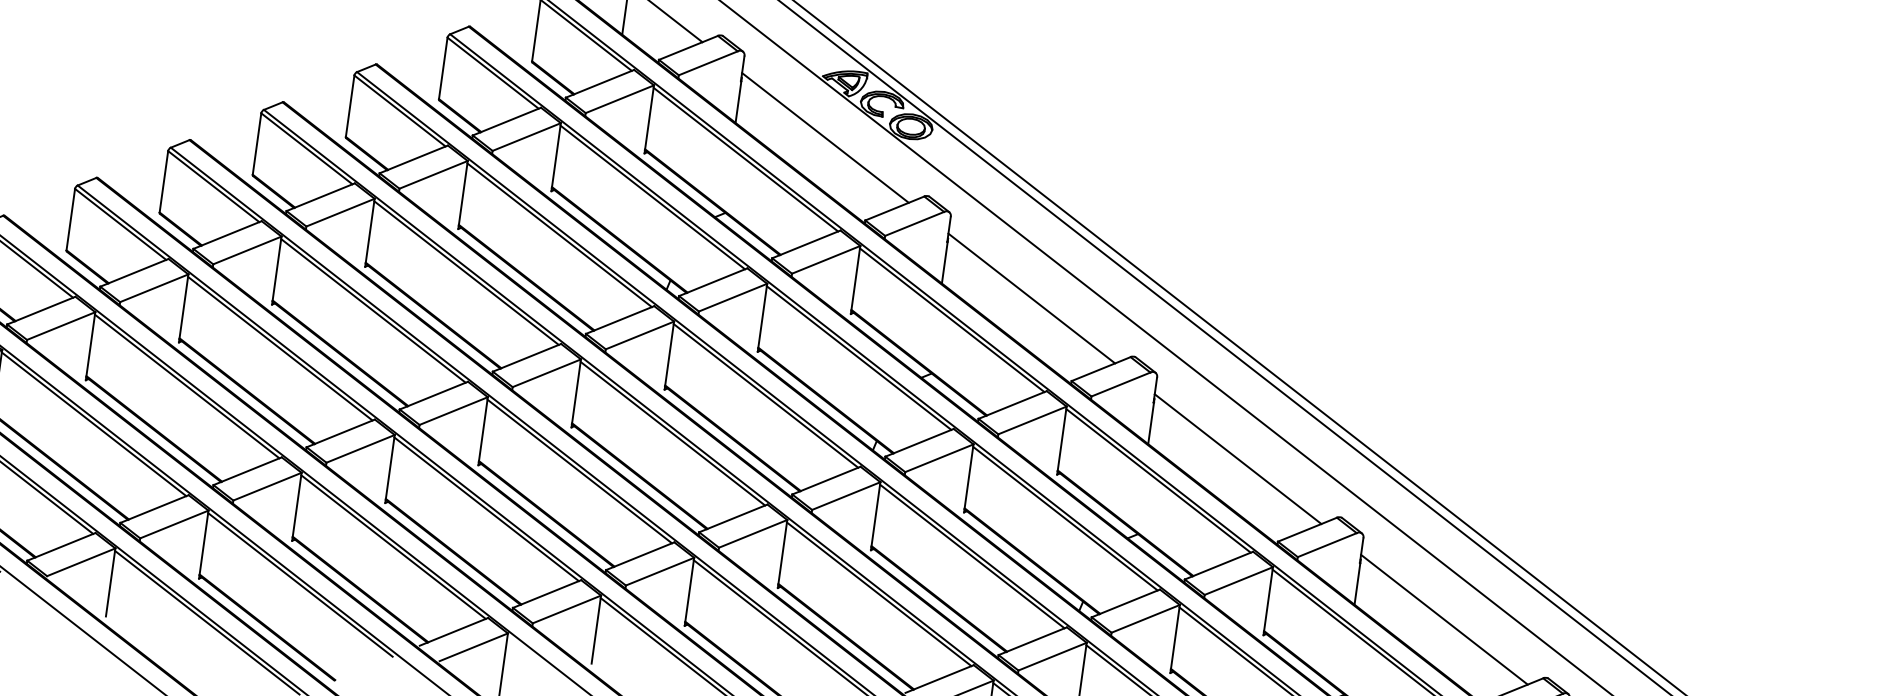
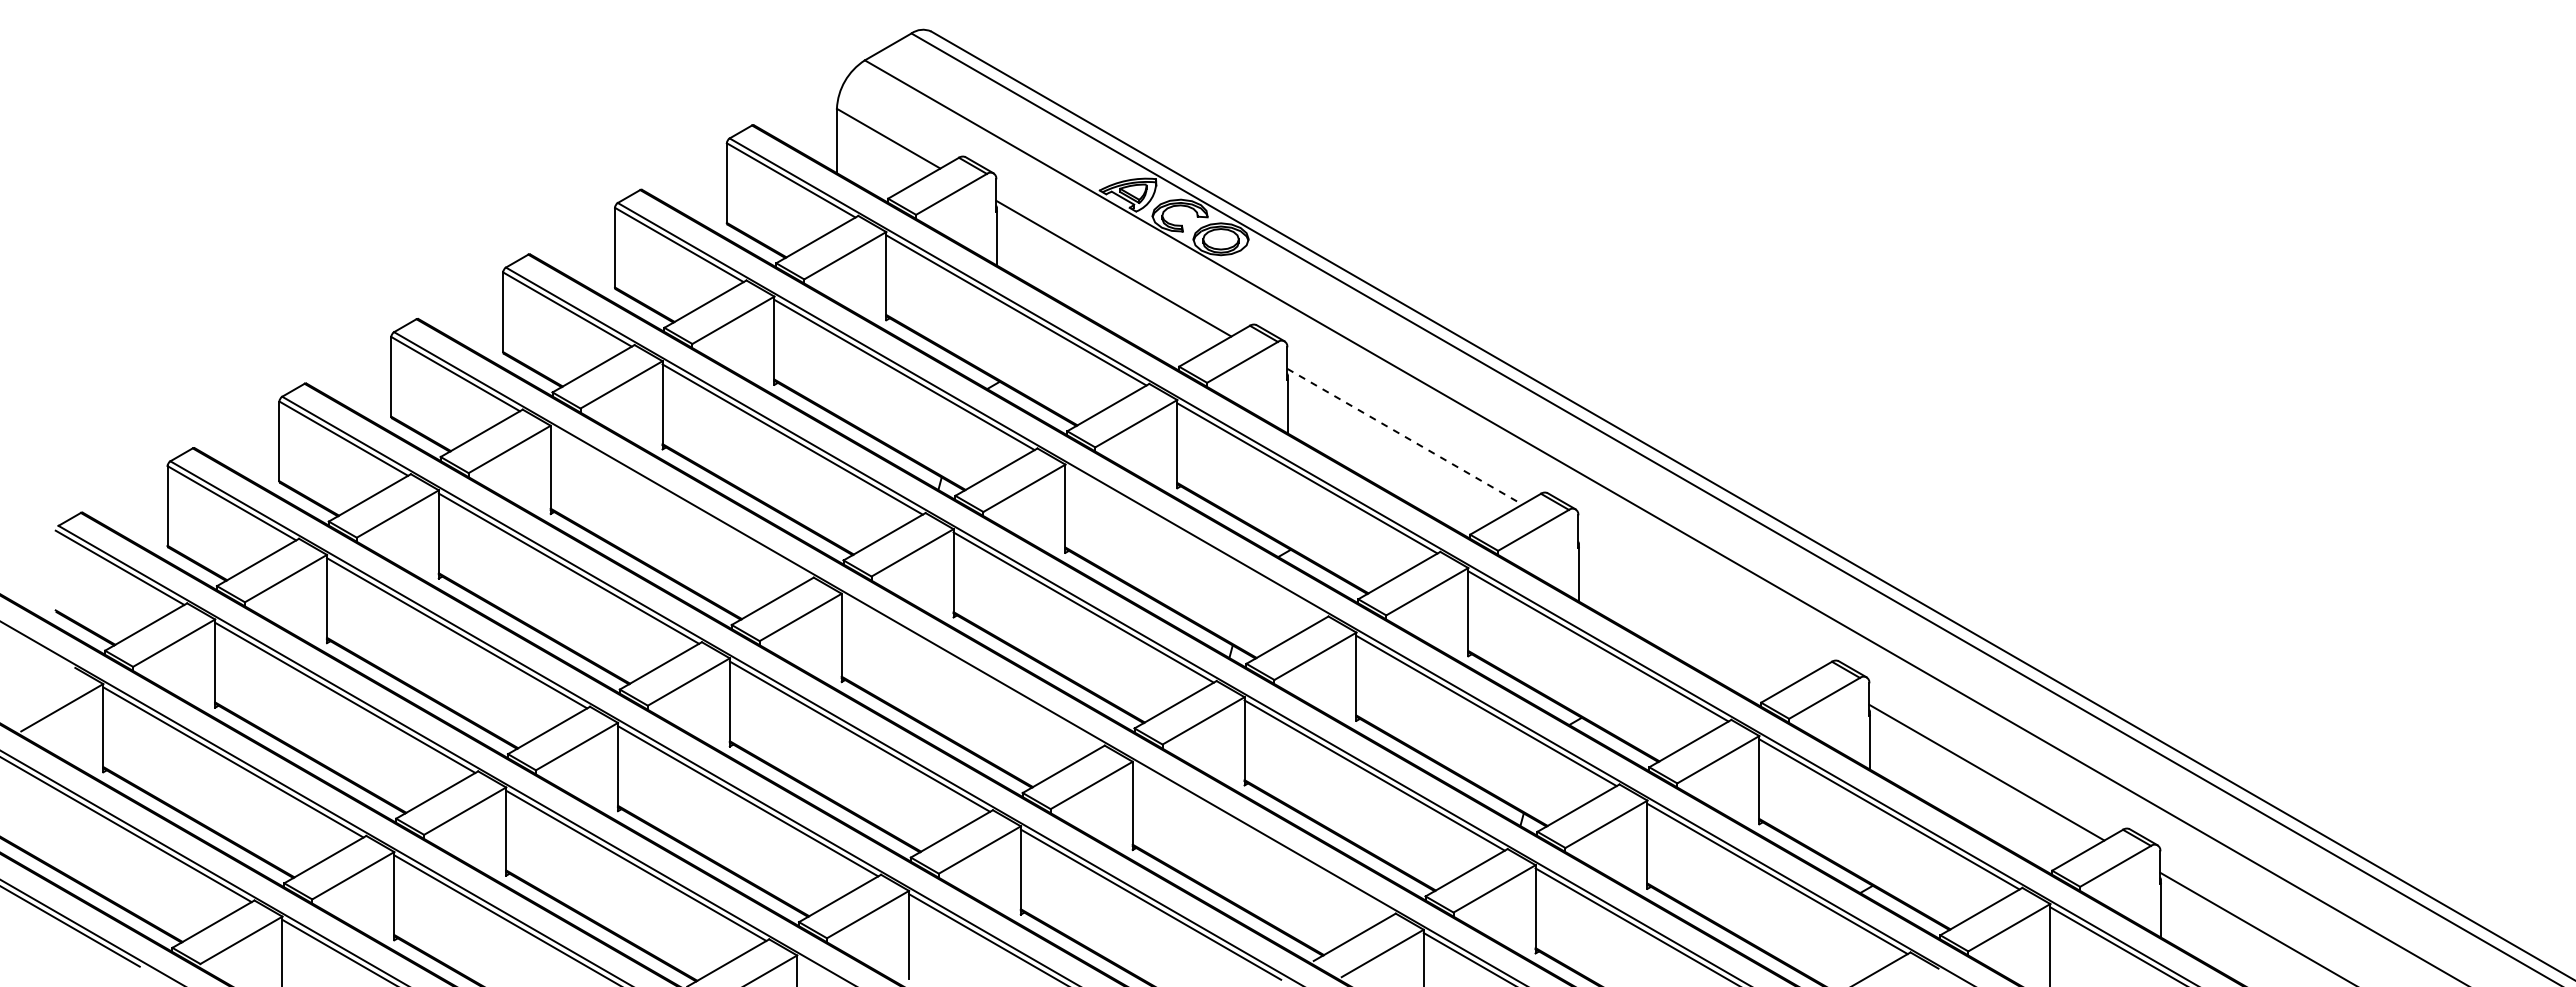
line: (466, 273) -> (680, 504), removed
line: (1031, 298) -> (1404, 436), solid -> dashed
line: (859, 357) -> (1195, 542), removed
line: (672, 433) -> (971, 672), removed
line: (1237, 458) -> (1695, 604), removed
line: (878, 594) -> (1262, 840), removed

